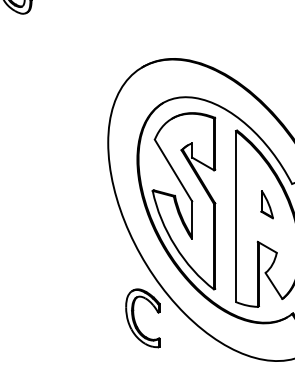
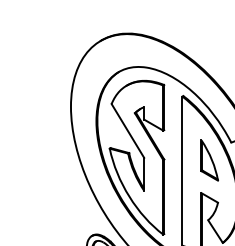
part: (266, 204) -> (208, 160), size x1.67

